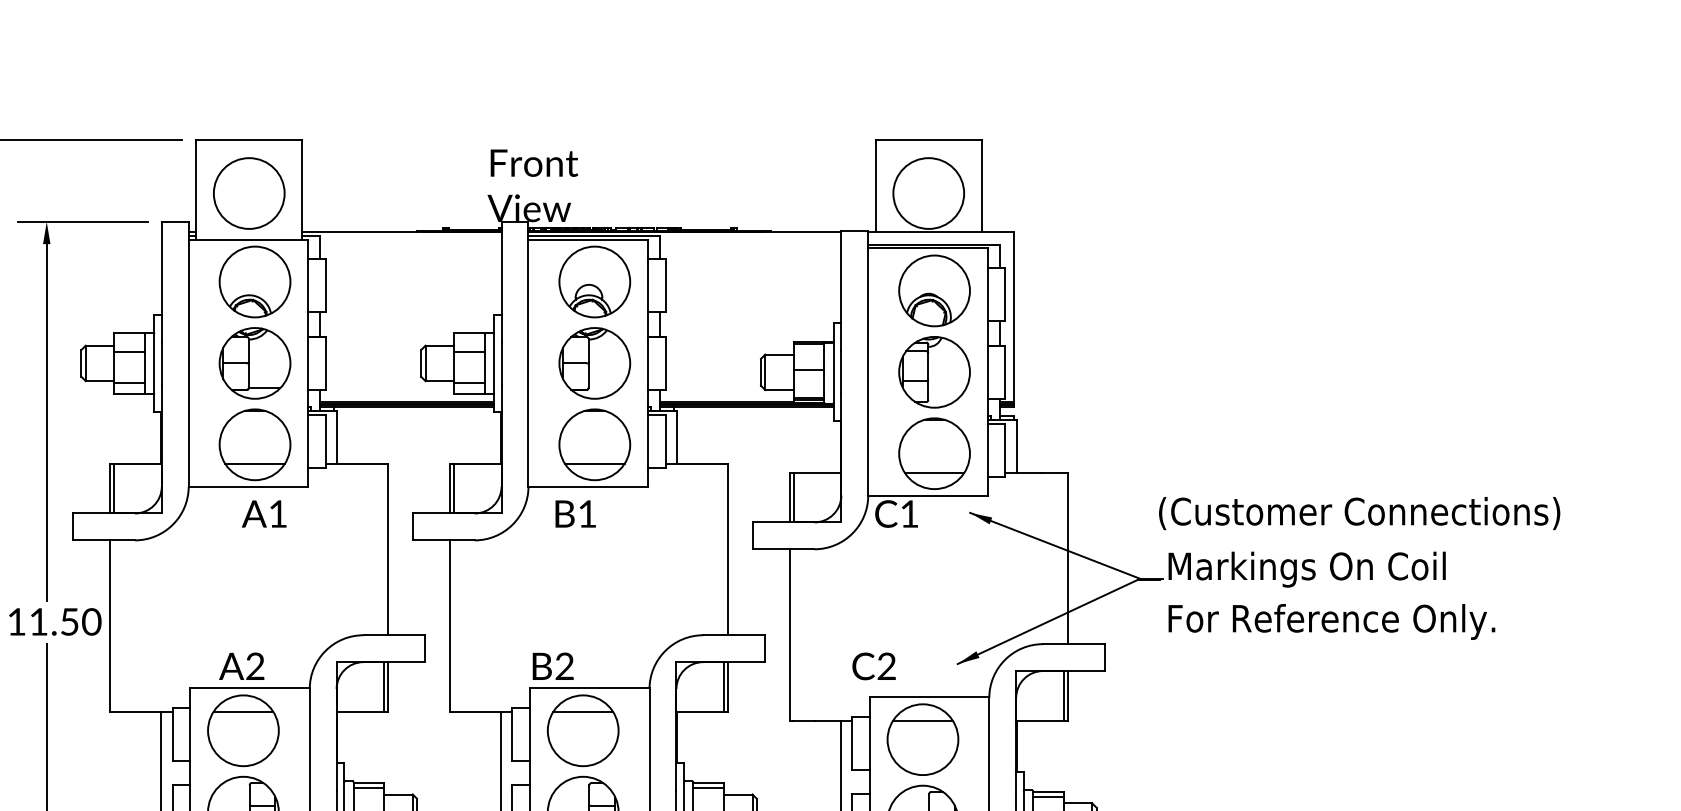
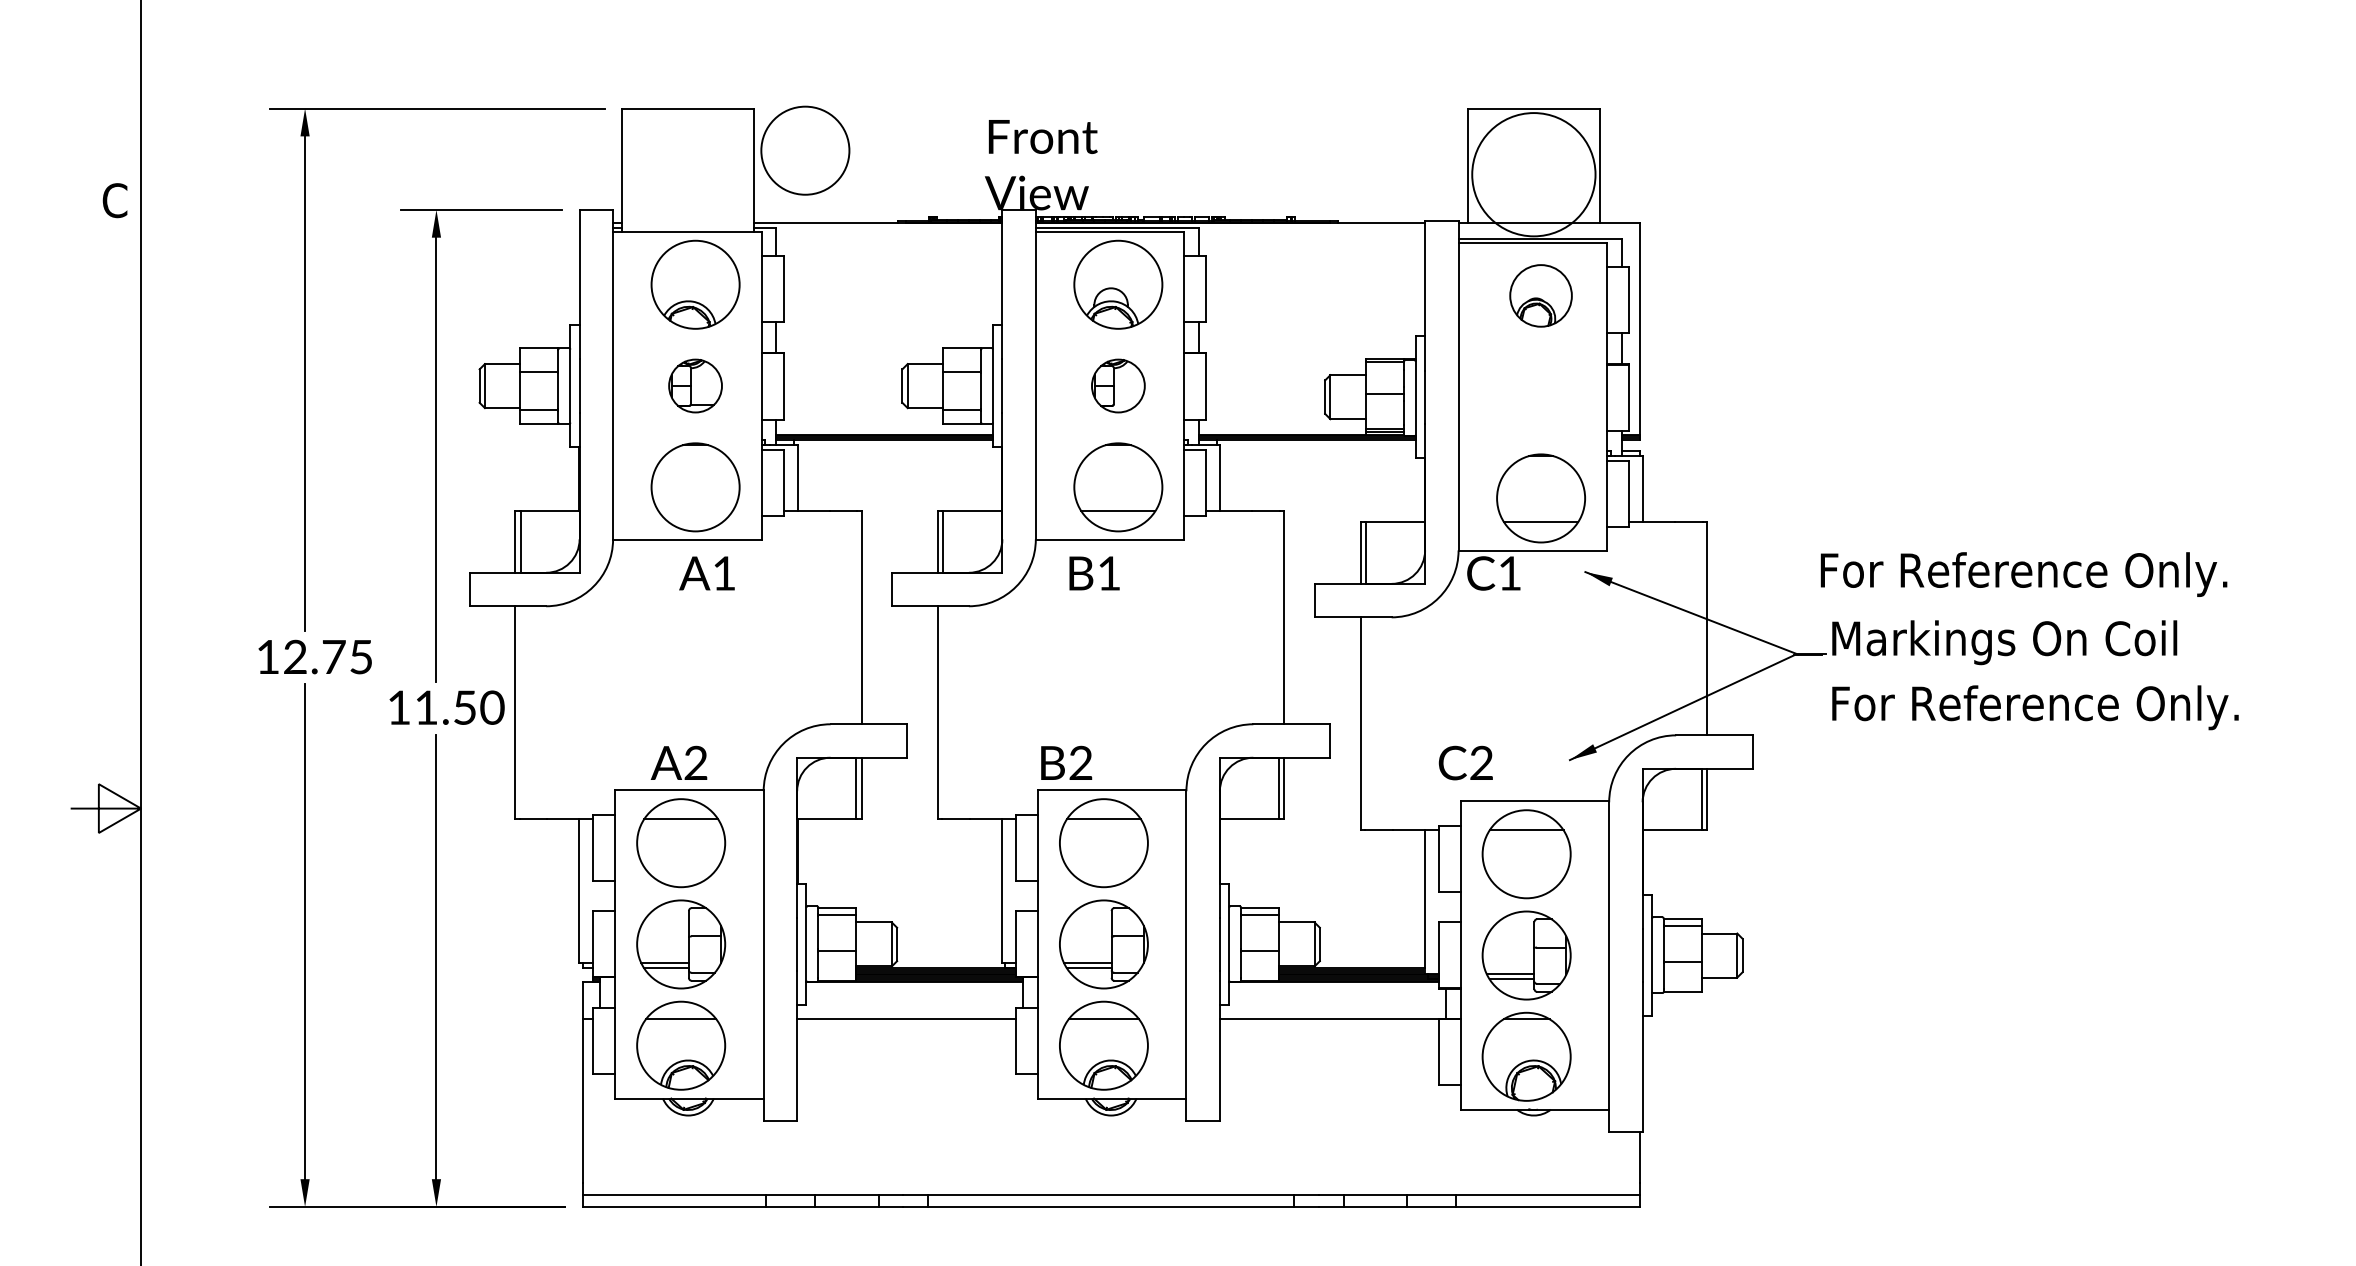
circle: (249, 193) -> (805, 150), moved
circle: (928, 193) -> (1533, 174), size x1.4
part: (934, 290) -> (1540, 295), size x0.7
part: (254, 362) -> (695, 385), size x0.6
part: (594, 362) -> (1118, 385), size x0.6
part: (934, 372) -> (1540, 397), removed
line: (254, 464) -> (695, 511), removed
text: (1359, 514) -> (2069, 574), (Customer Connections) -> For Reference Only.

